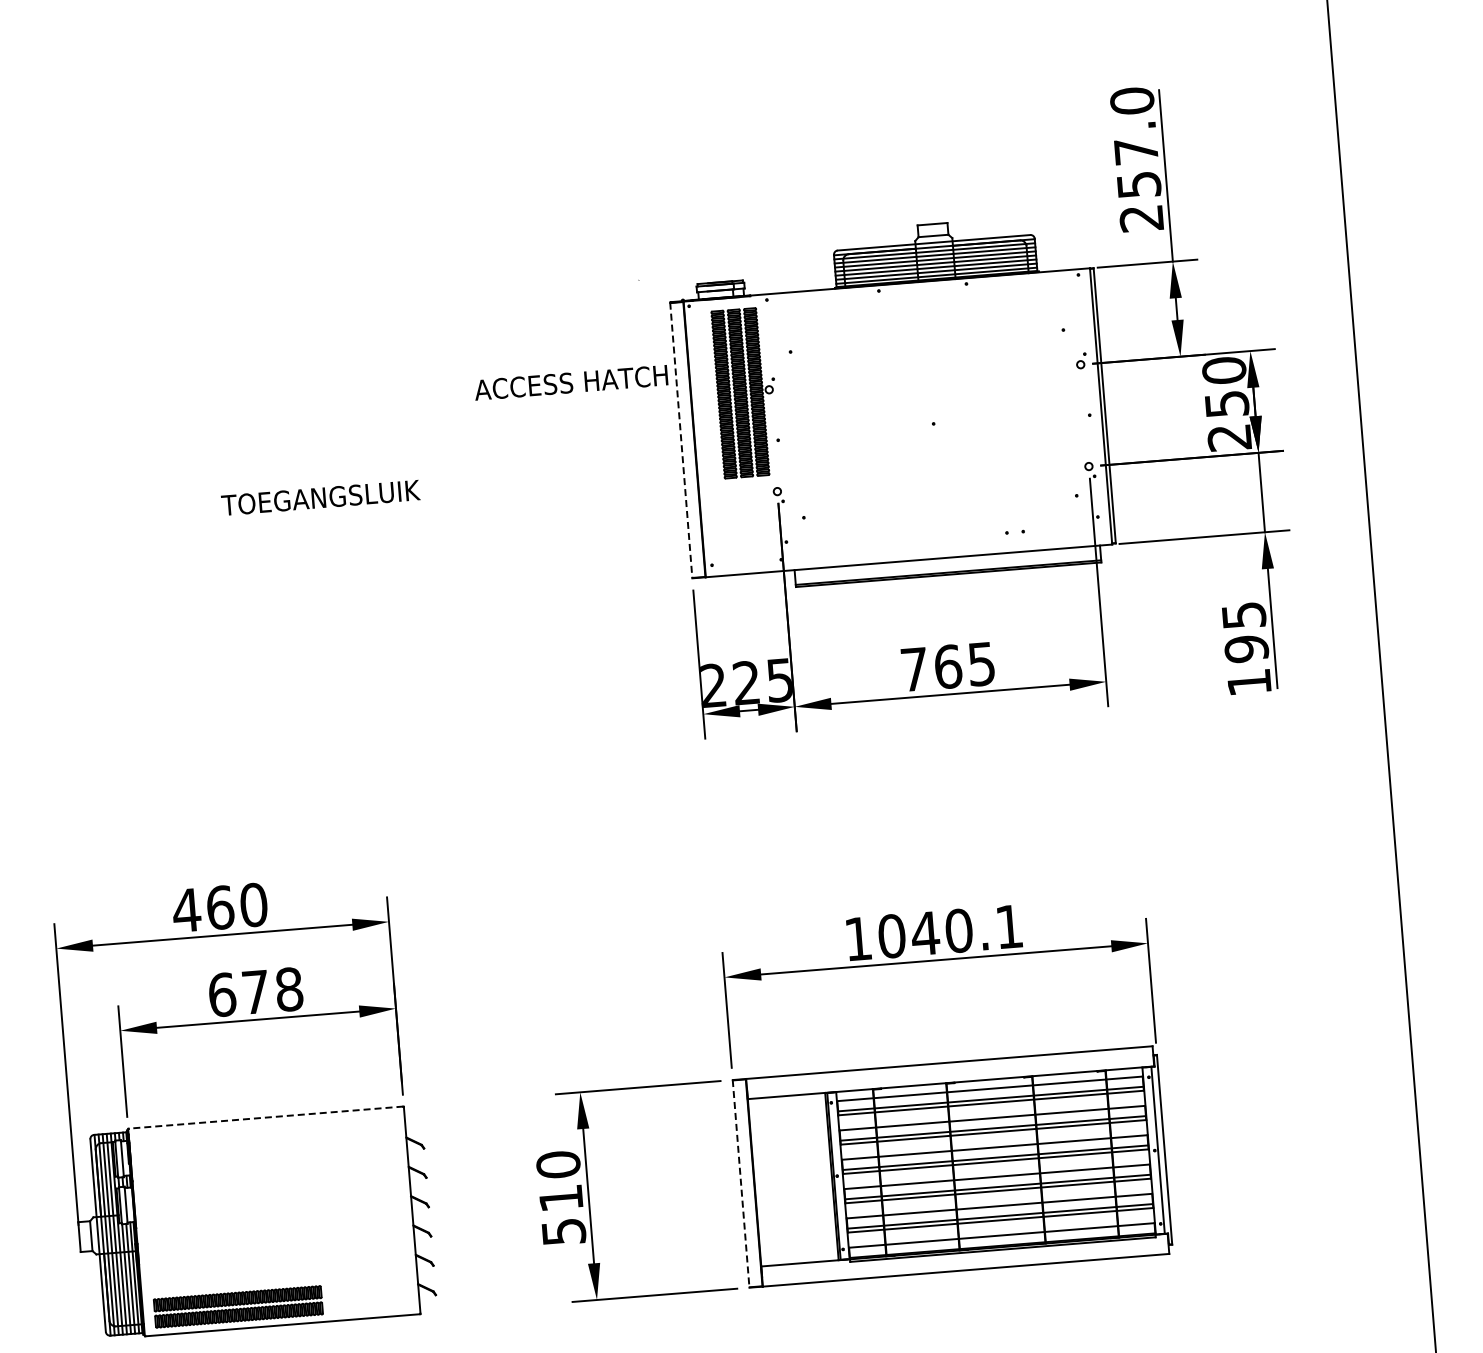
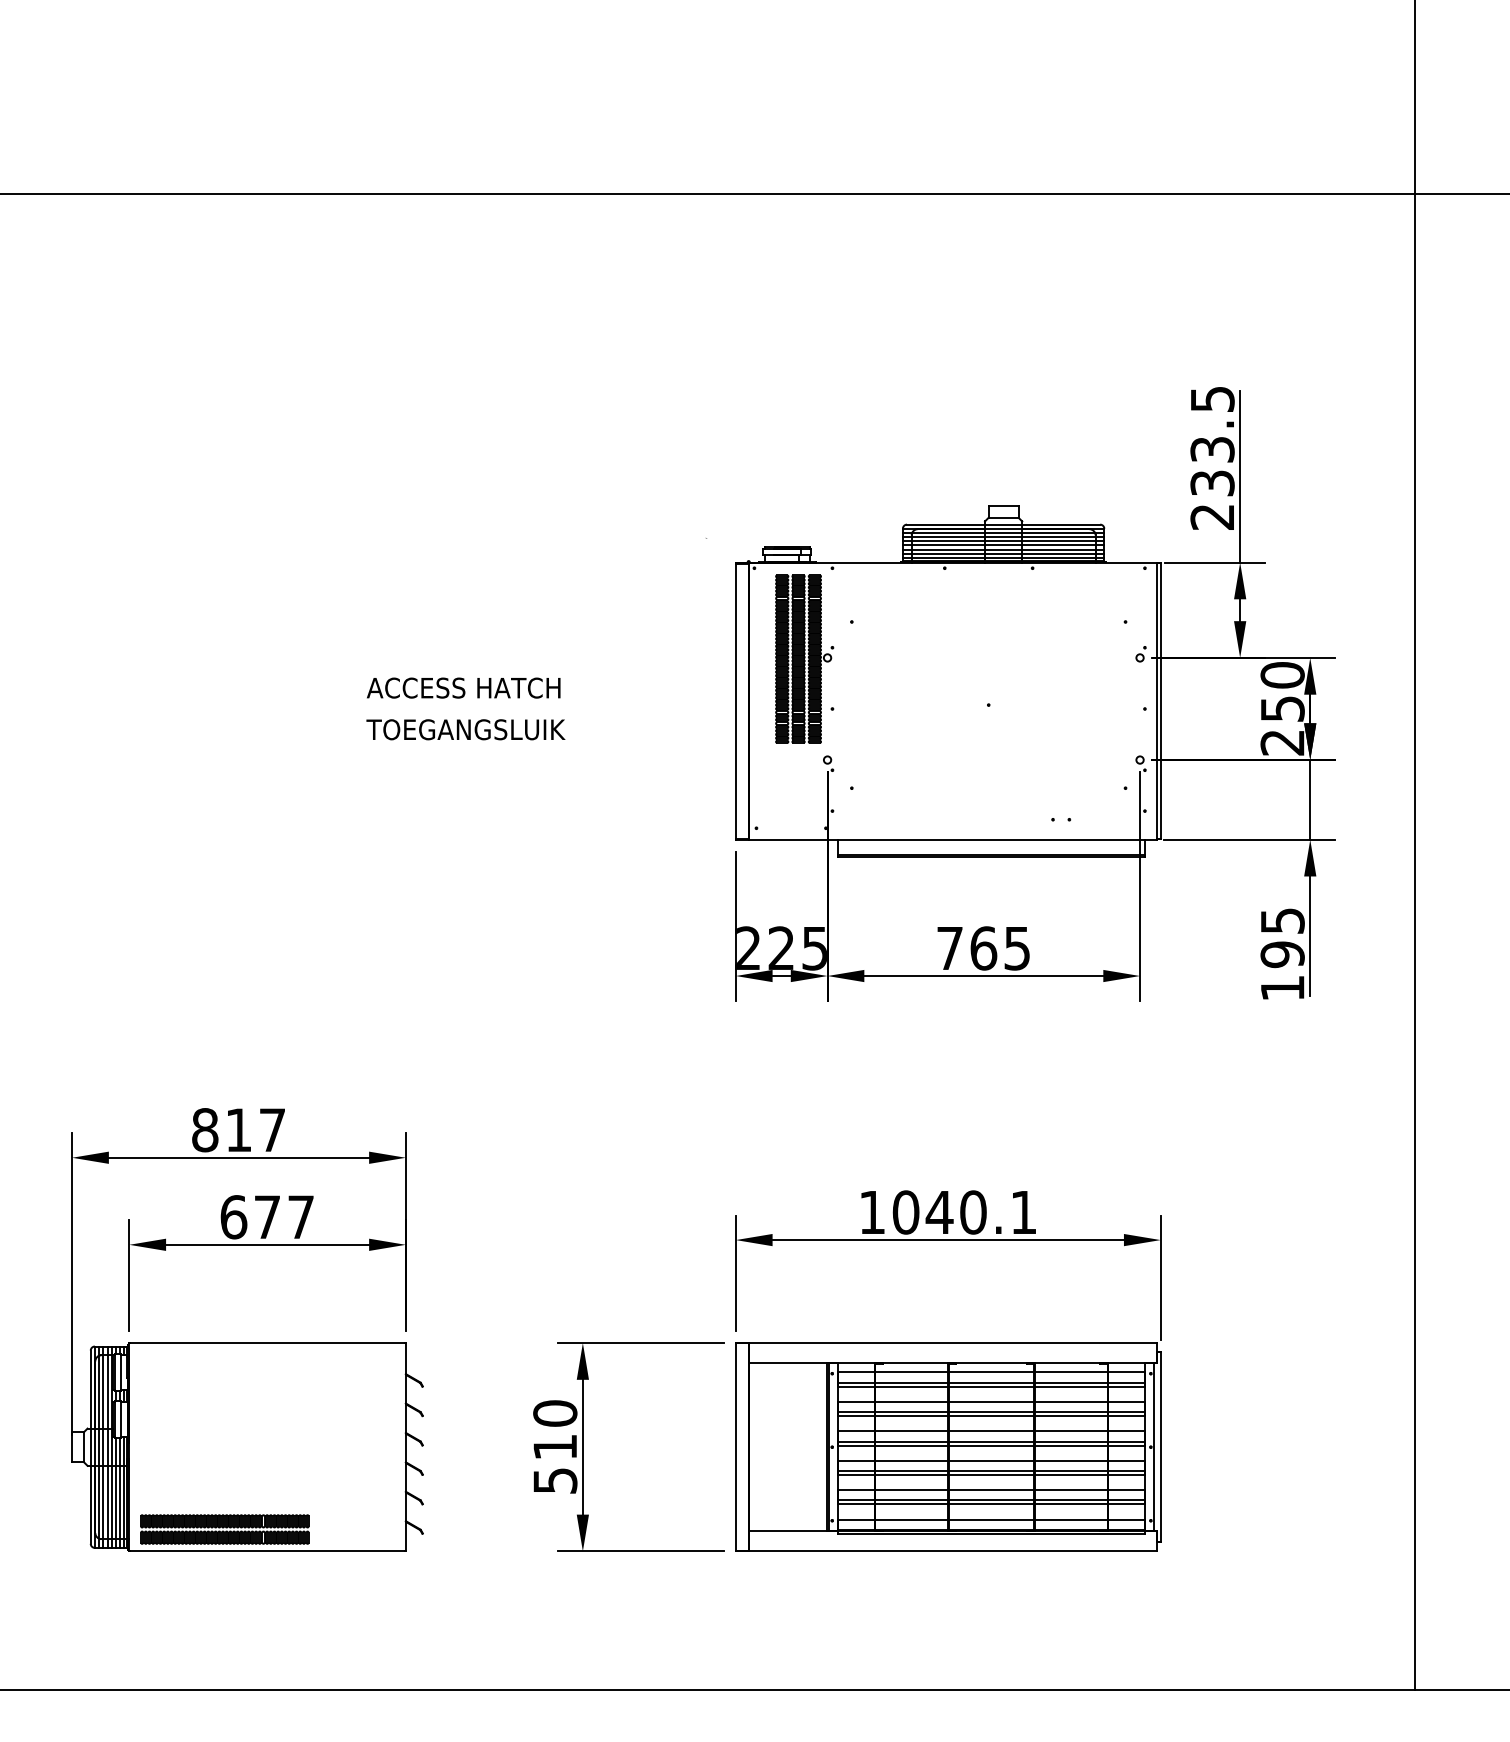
text: (1135, 142) -> (1212, 440), 257.0 -> 233.5
text: (570, 382) -> (463, 687), moved
line: (680, 440) -> (735, 701), dashed -> solid
text: (320, 497) -> (465, 729), moved
text: (219, 908) -> (238, 1130), 460 -> 817
text: (289, 989) -> (301, 1217), 678 -> 677
line: (265, 1118) -> (267, 1343), dashed -> solid
line: (740, 1184) -> (735, 1447), dashed -> solid

